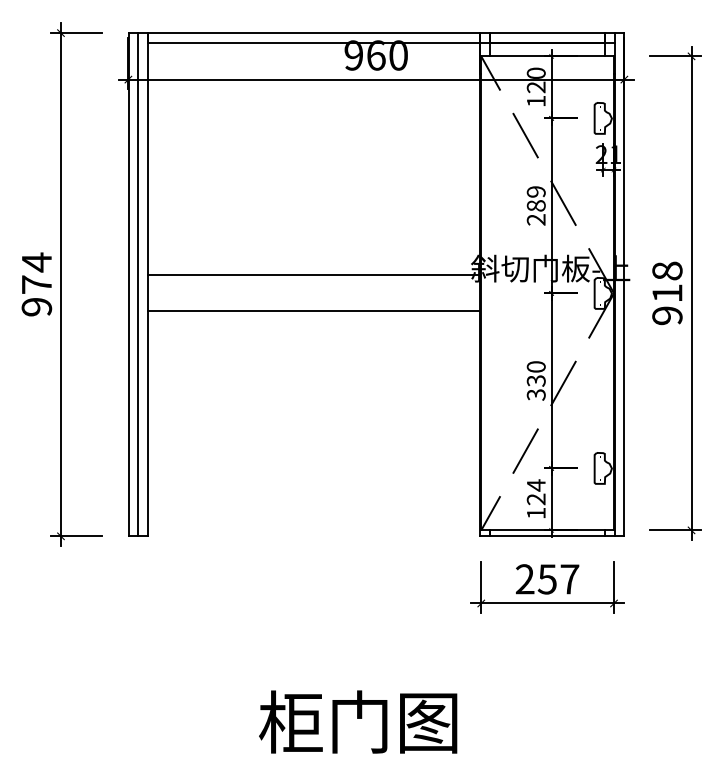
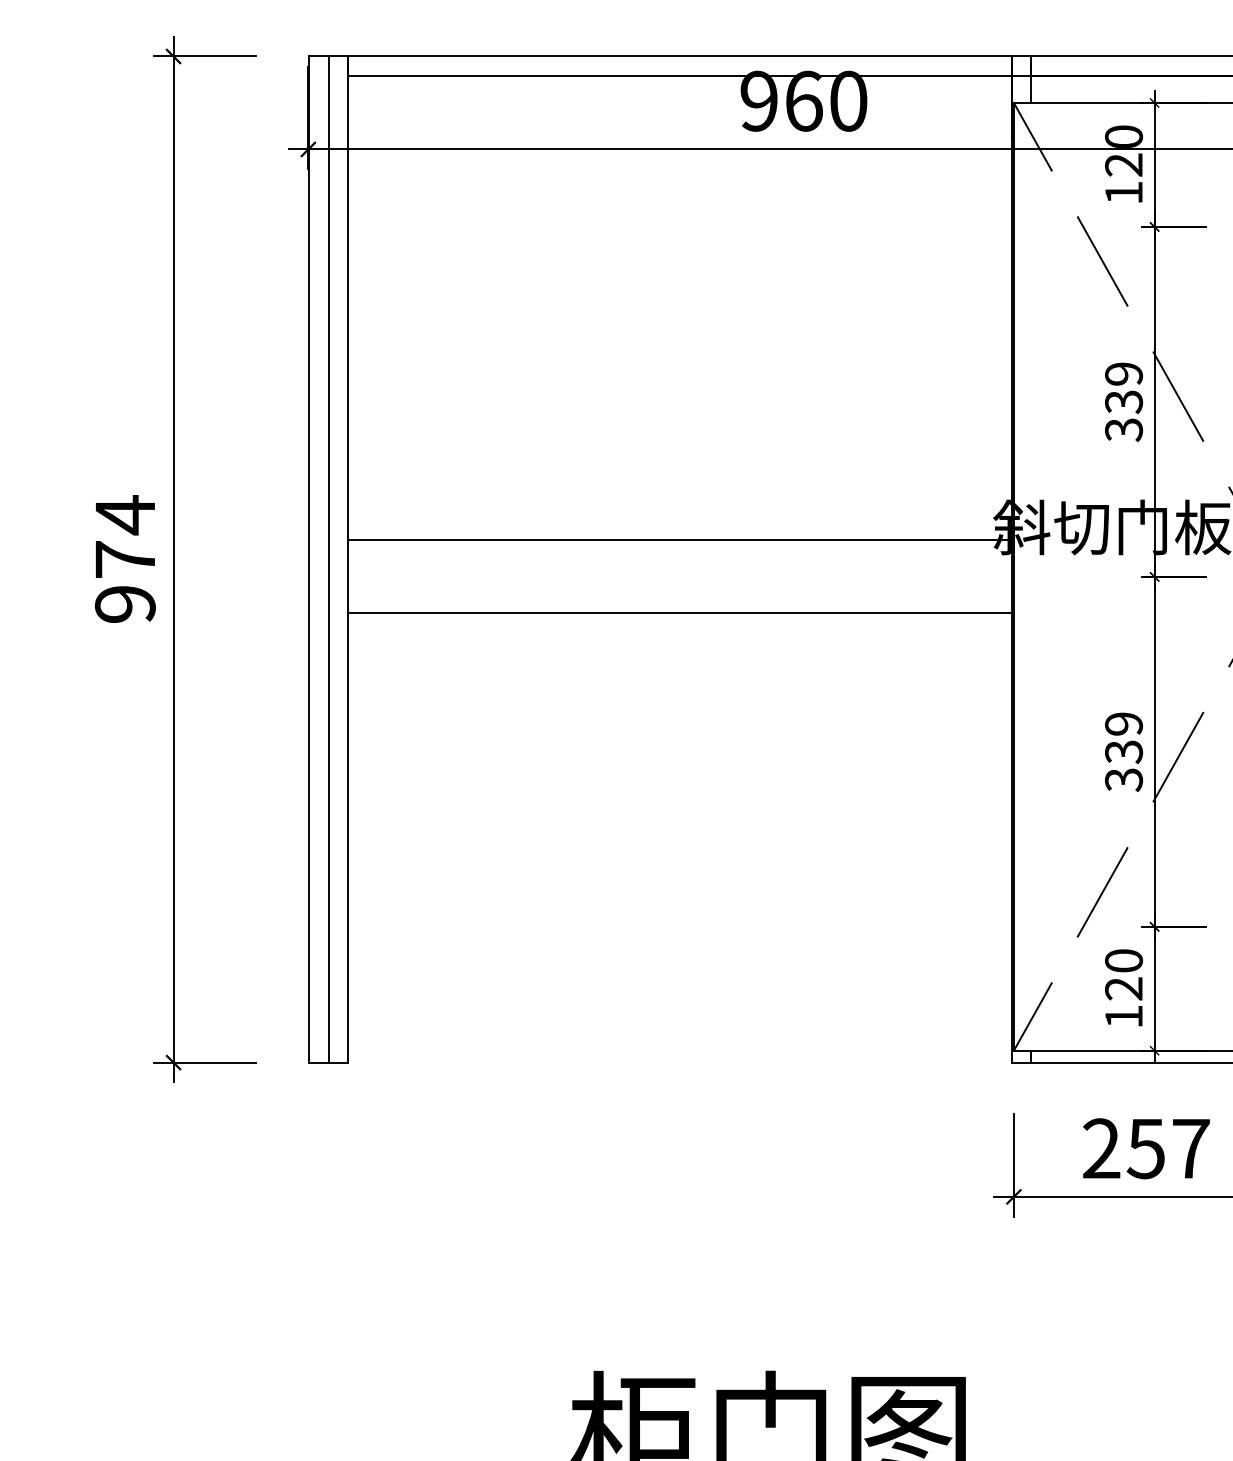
text: (535, 212) -> (1122, 415), 289 -> 339
text: (536, 366) -> (1124, 723), 330 -> 339
text: (535, 485) -> (1122, 961), 124 -> 120

